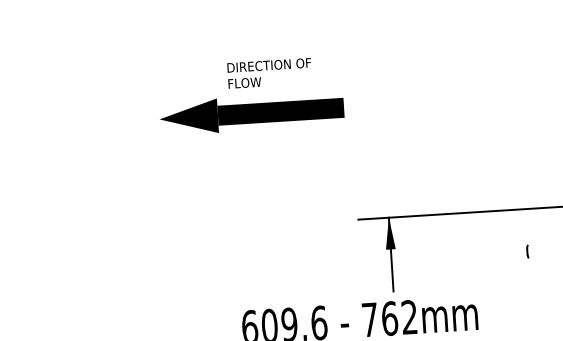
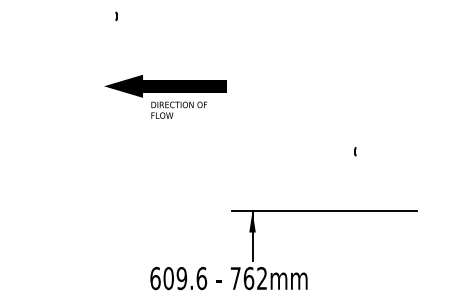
part: (251, 113) -> (165, 86), moved
part: (527, 251) -> (355, 151), moved

